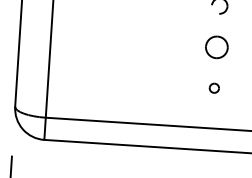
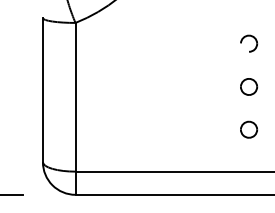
part: (217, 47) -> (249, 86), size x0.71
part: (213, 88) -> (248, 129), size x1.67

